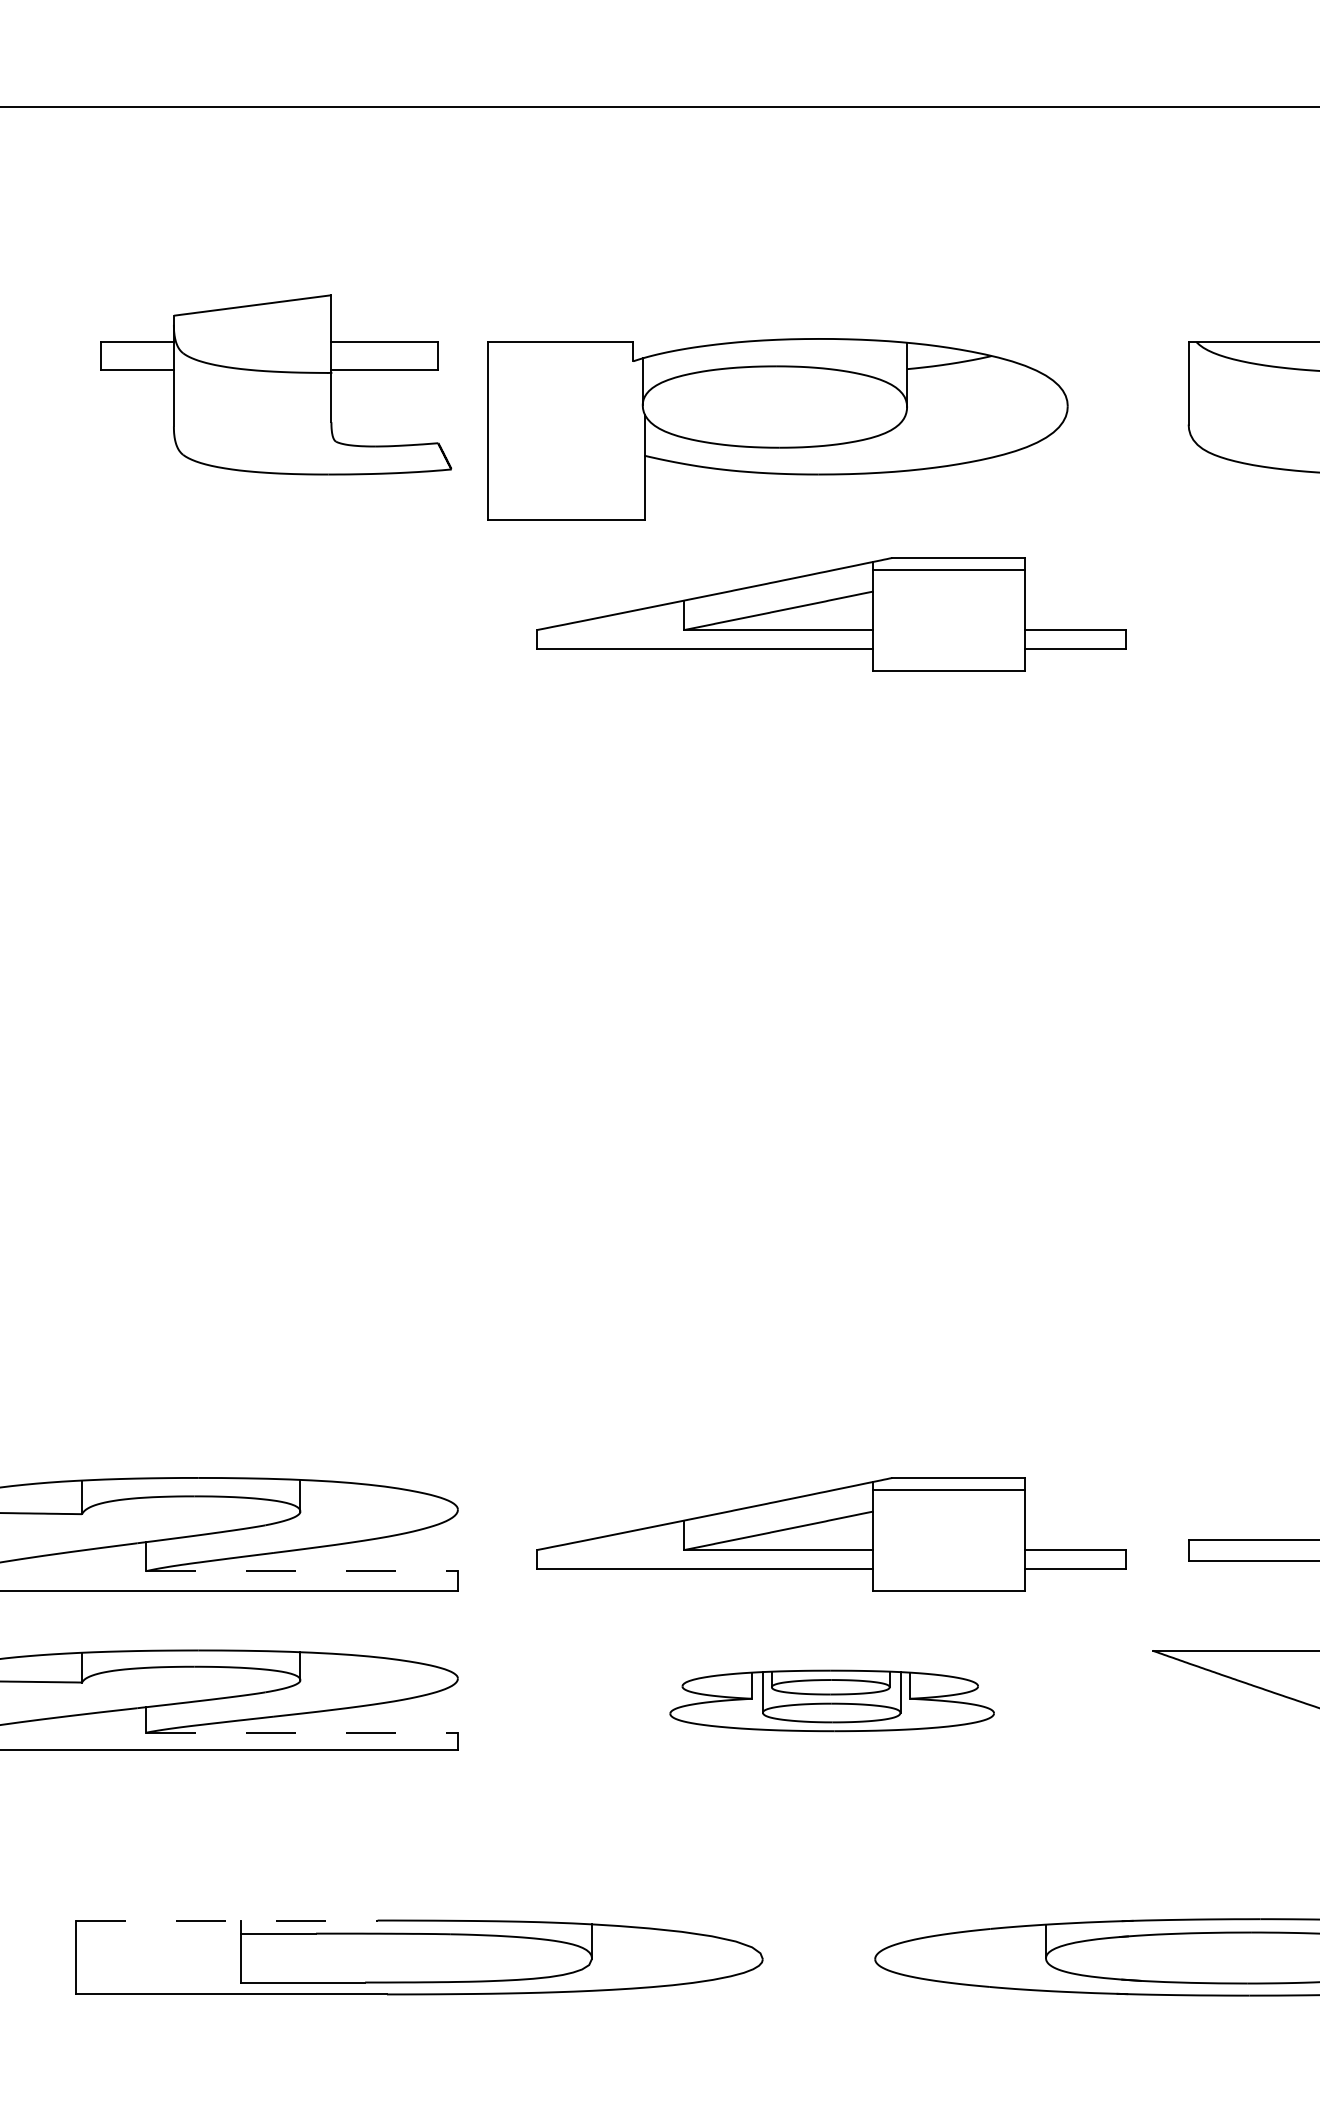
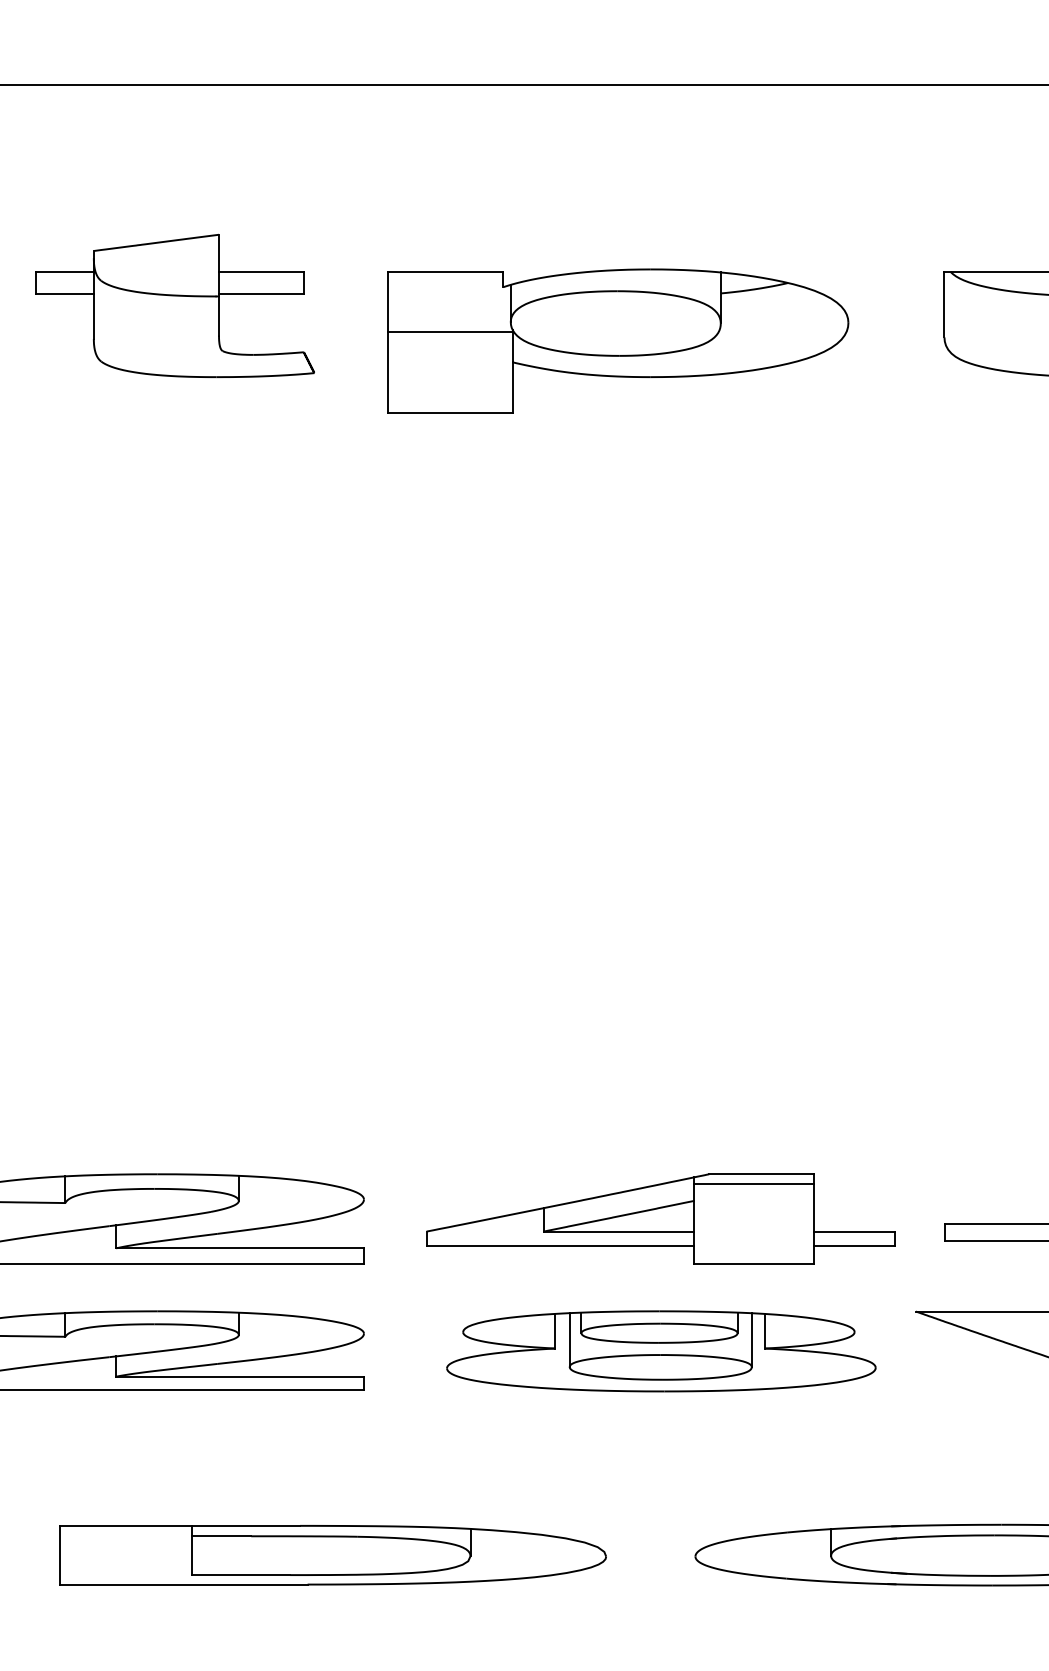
part: (276, 384) -> (175, 305), moved
line: (566, 418) -> (450, 332), added
part: (831, 614) -> (660, 488), removed
line: (302, 1571) -> (240, 1248), dashed -> solid
part: (831, 1700) -> (660, 1351), size x1.67
line: (302, 1732) -> (240, 1376), dashed -> solid
line: (226, 1920) -> (180, 1525), dashed -> solid

